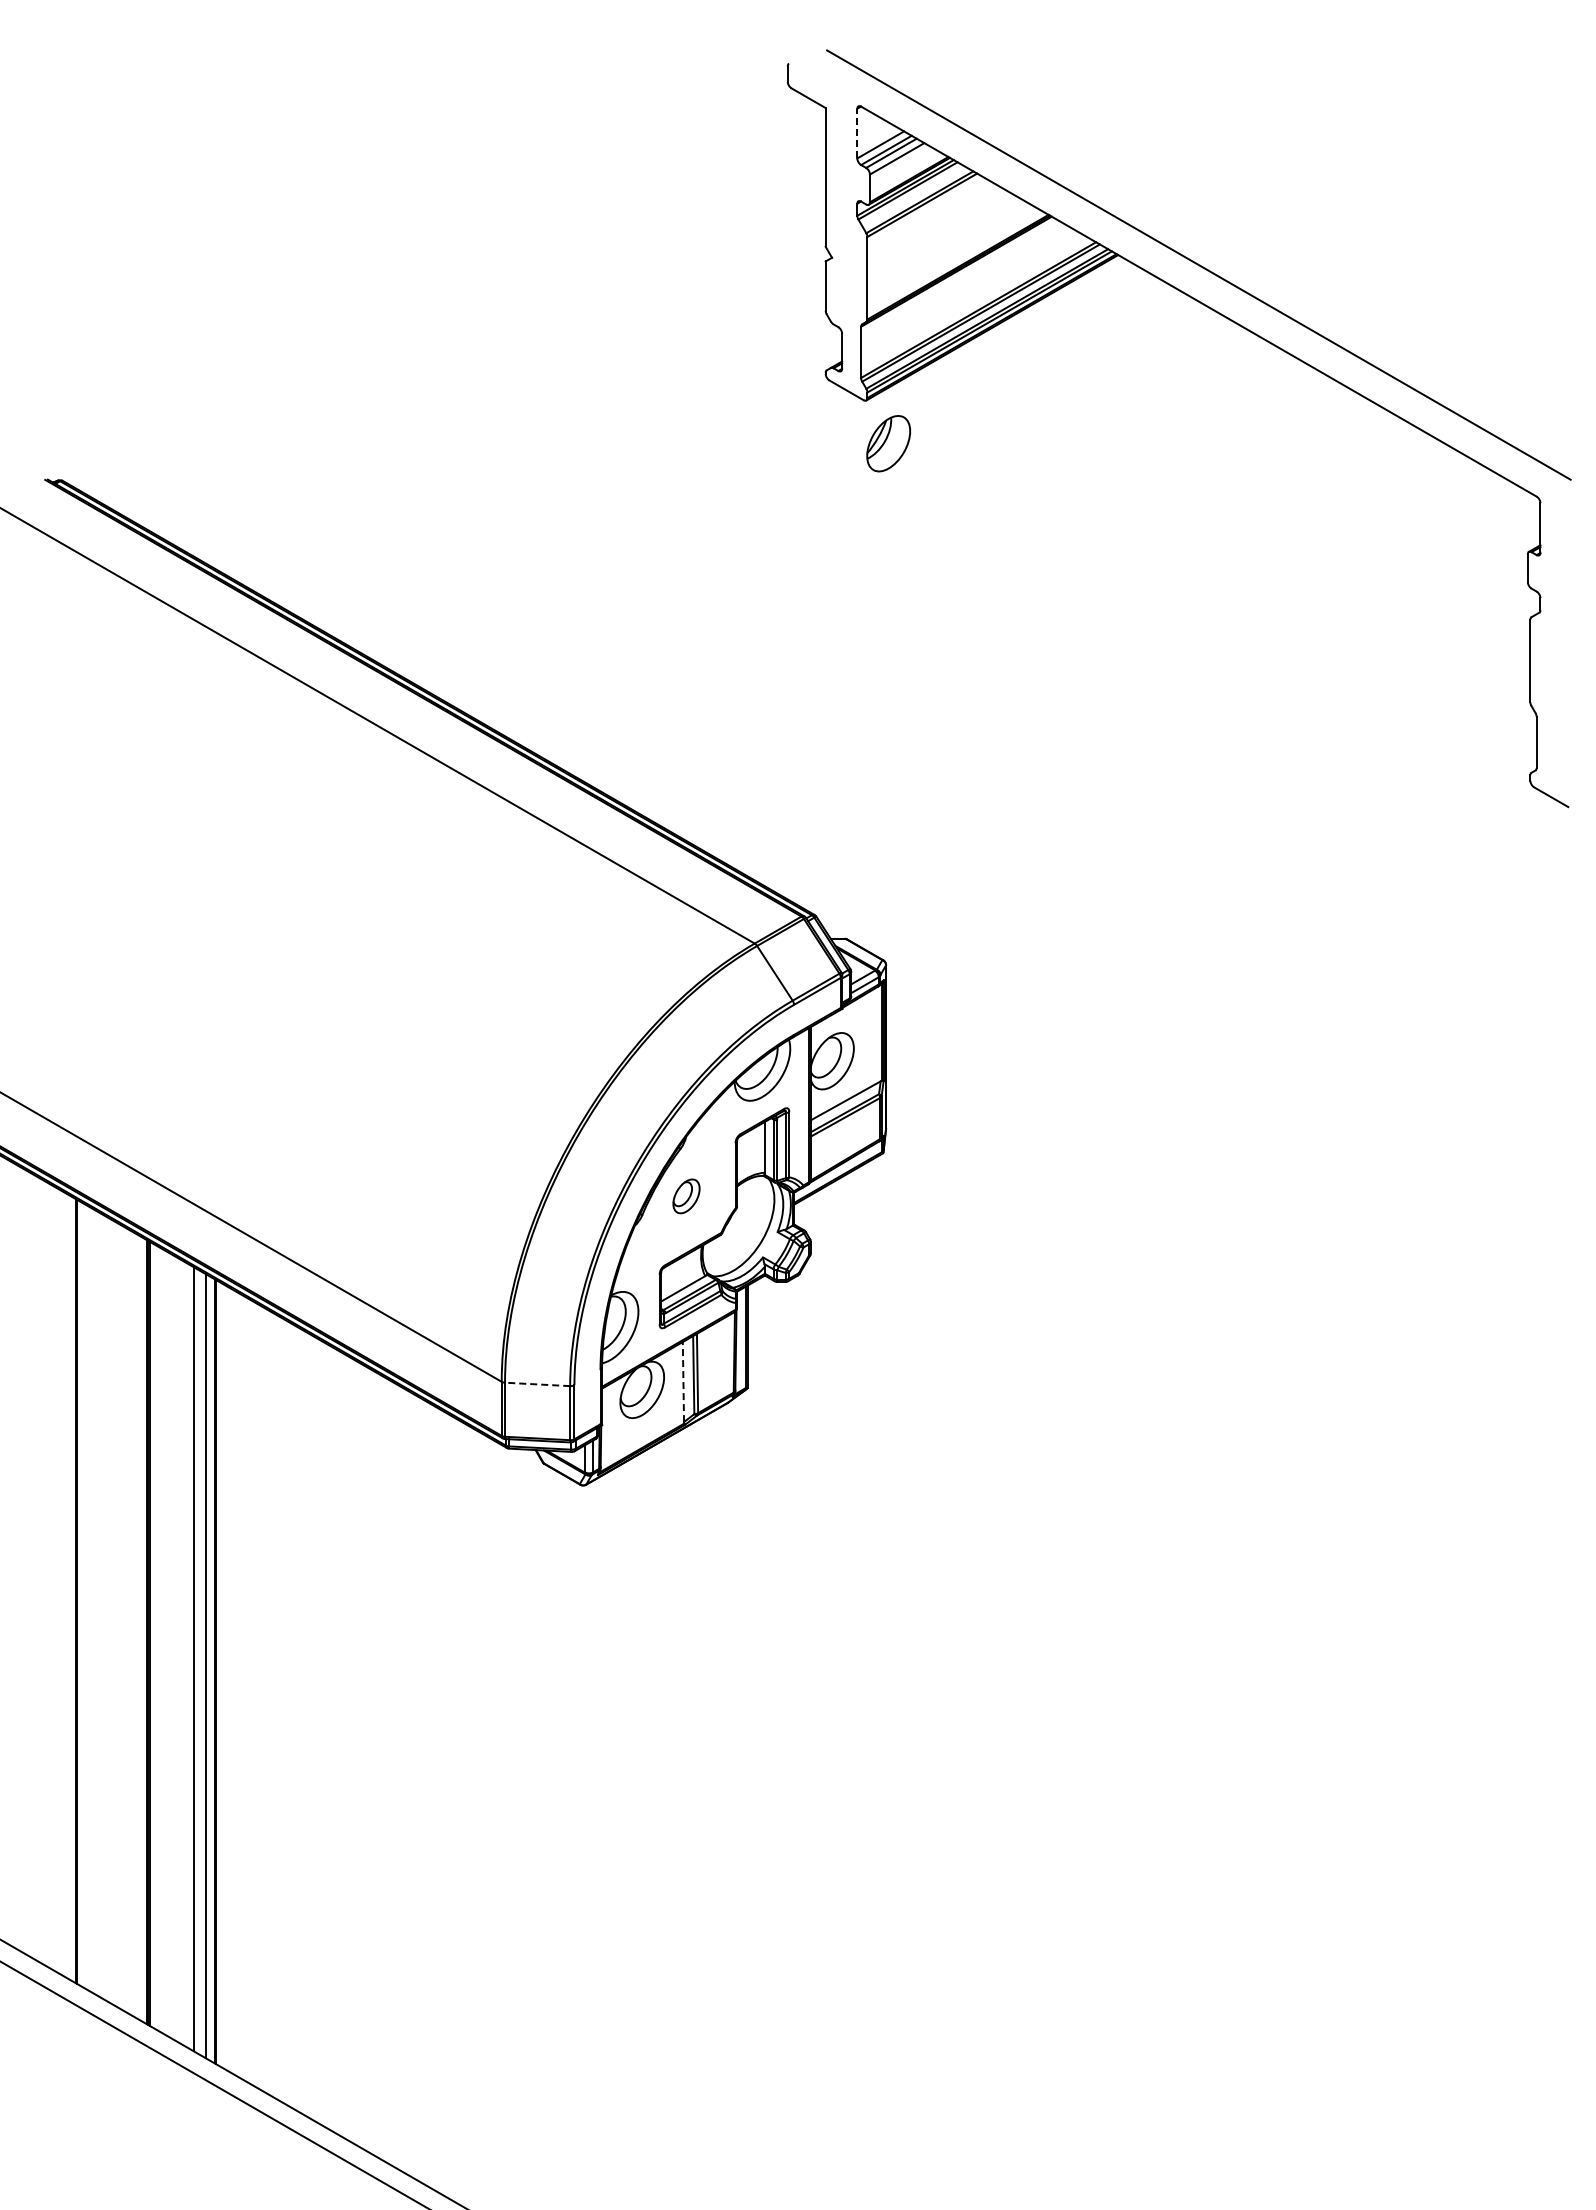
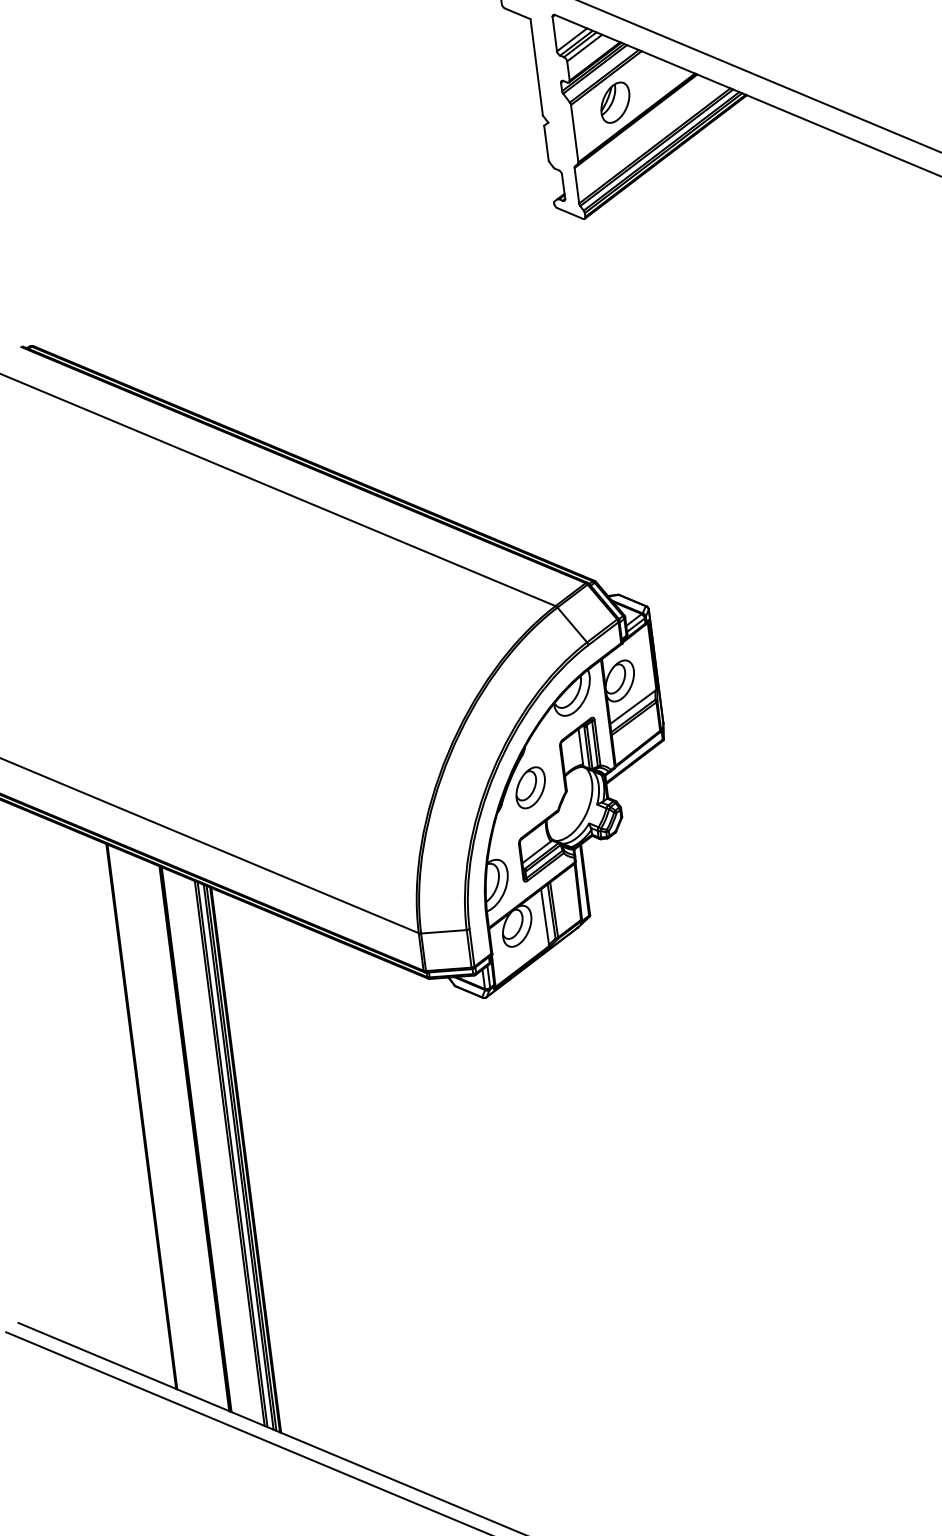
line: (857, 133) -> (554, 34), dashed -> solid
part: (888, 443) -> (615, 102), moved
part: (686, 1196) -> (530, 787), size x1.67
line: (683, 1381) -> (545, 916), dashed -> solid
line: (537, 1384) -> (443, 931), dashed -> solid
line: (197, 1661) -> (232, 1154), added
line: (209, 1668) -> (241, 1158), added

